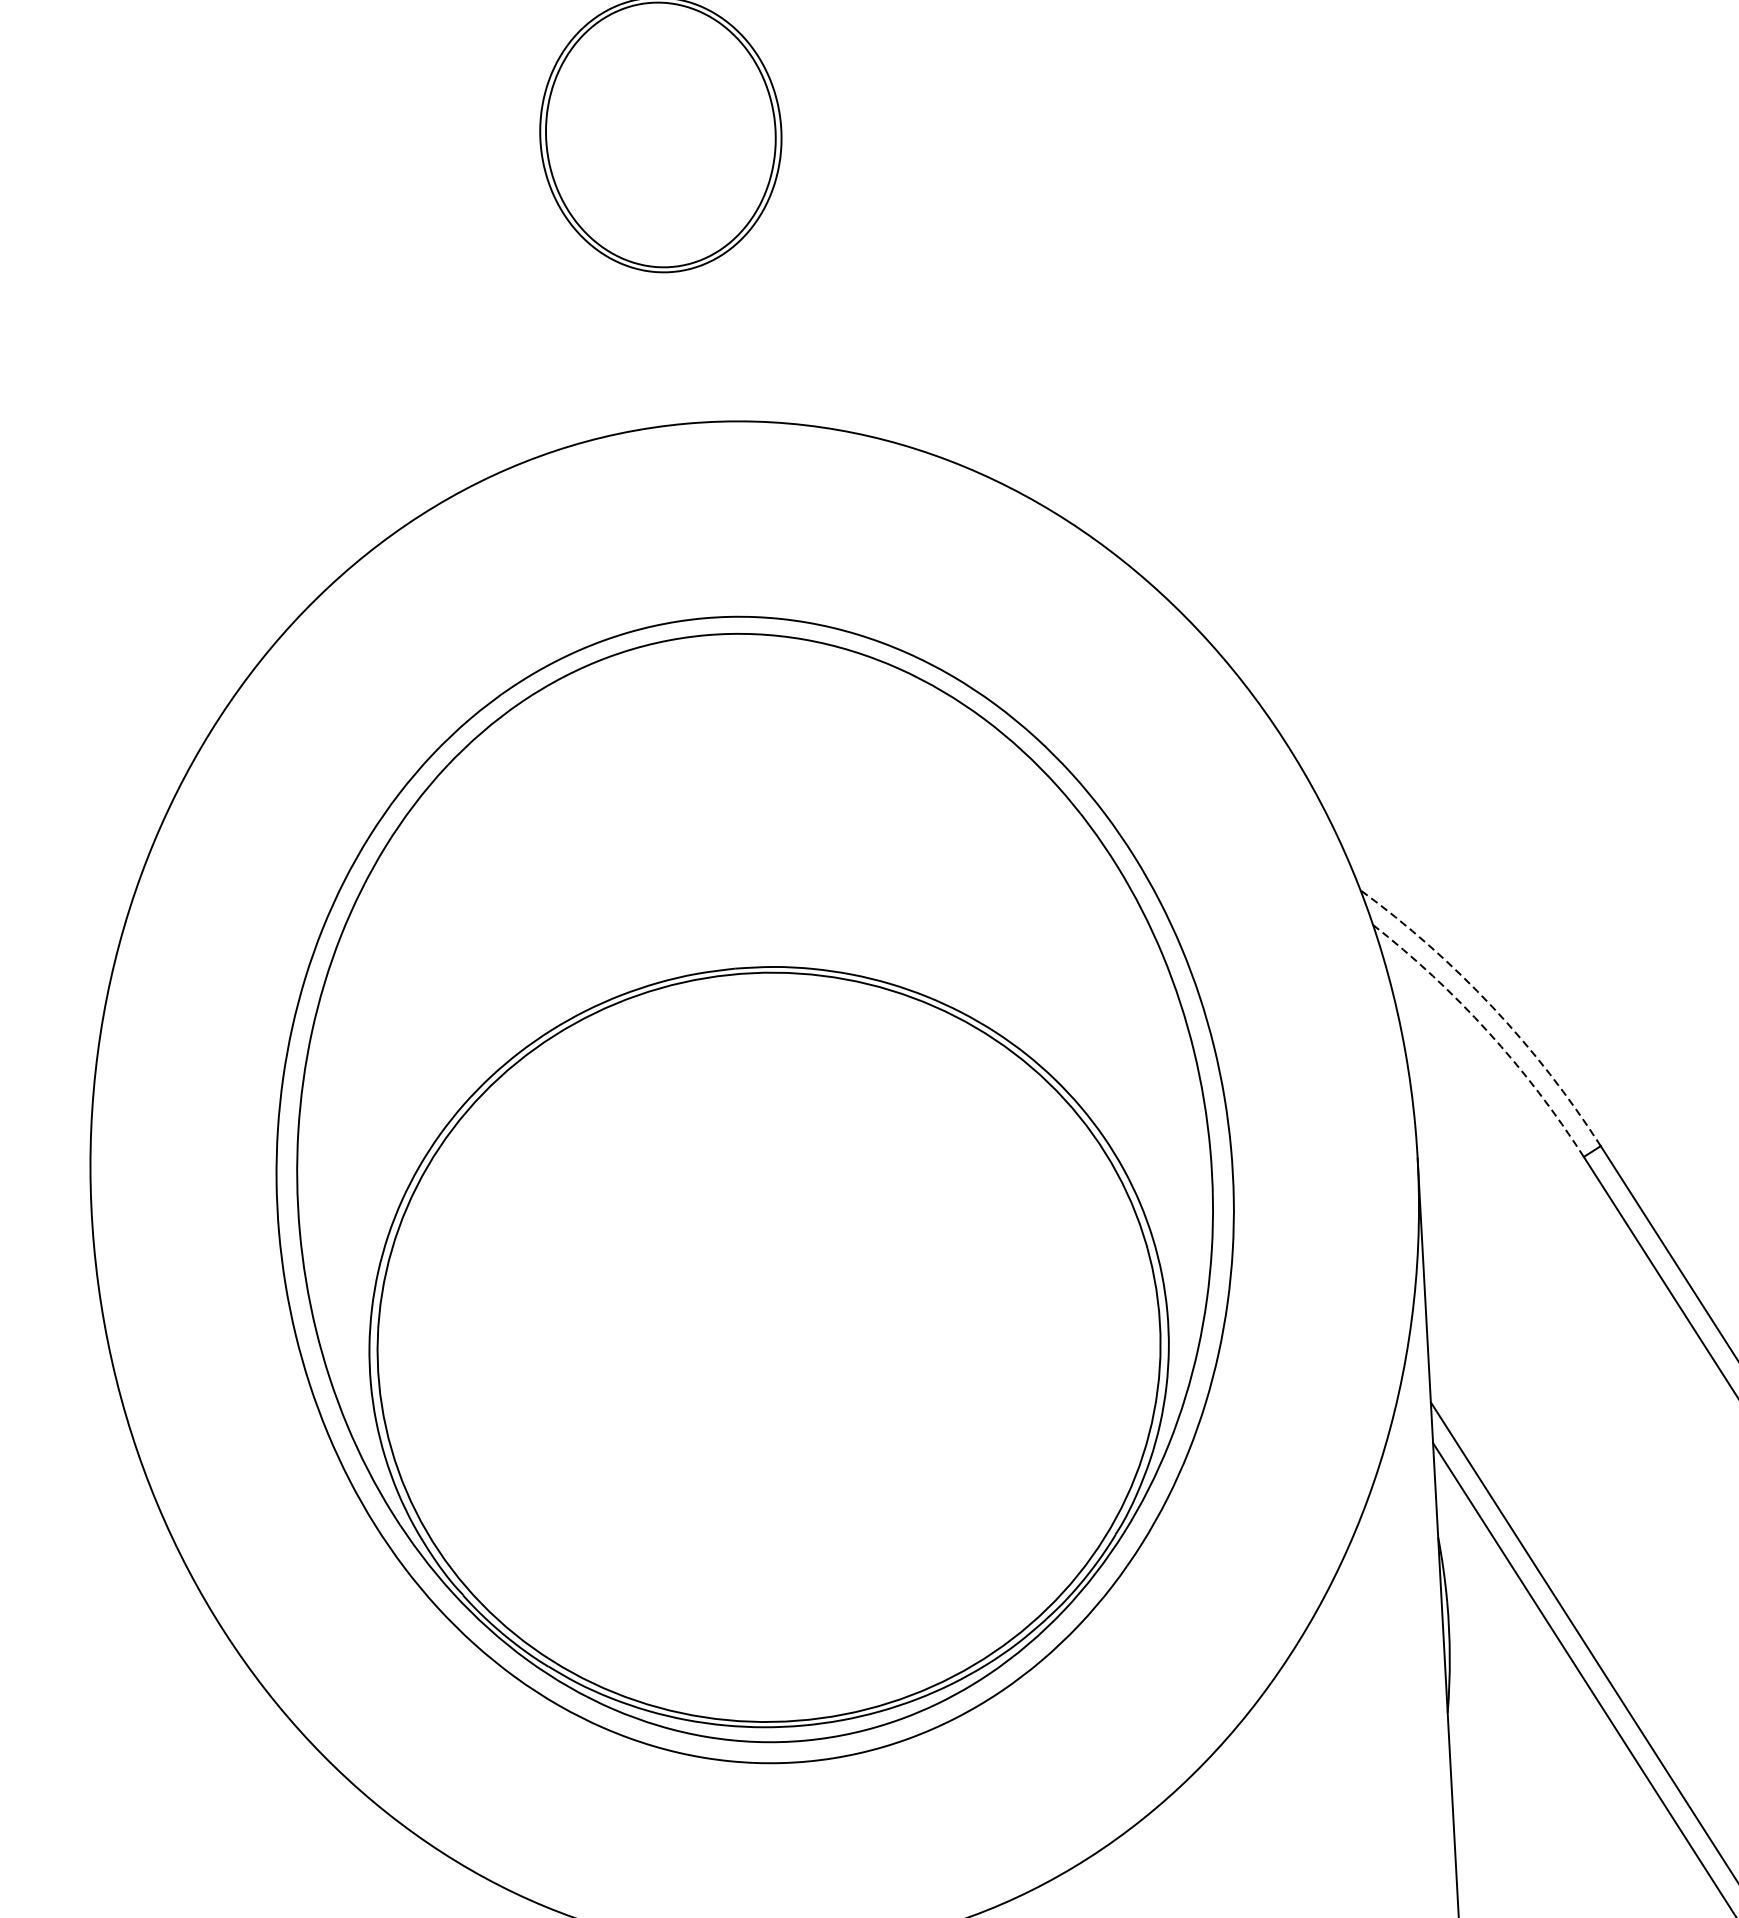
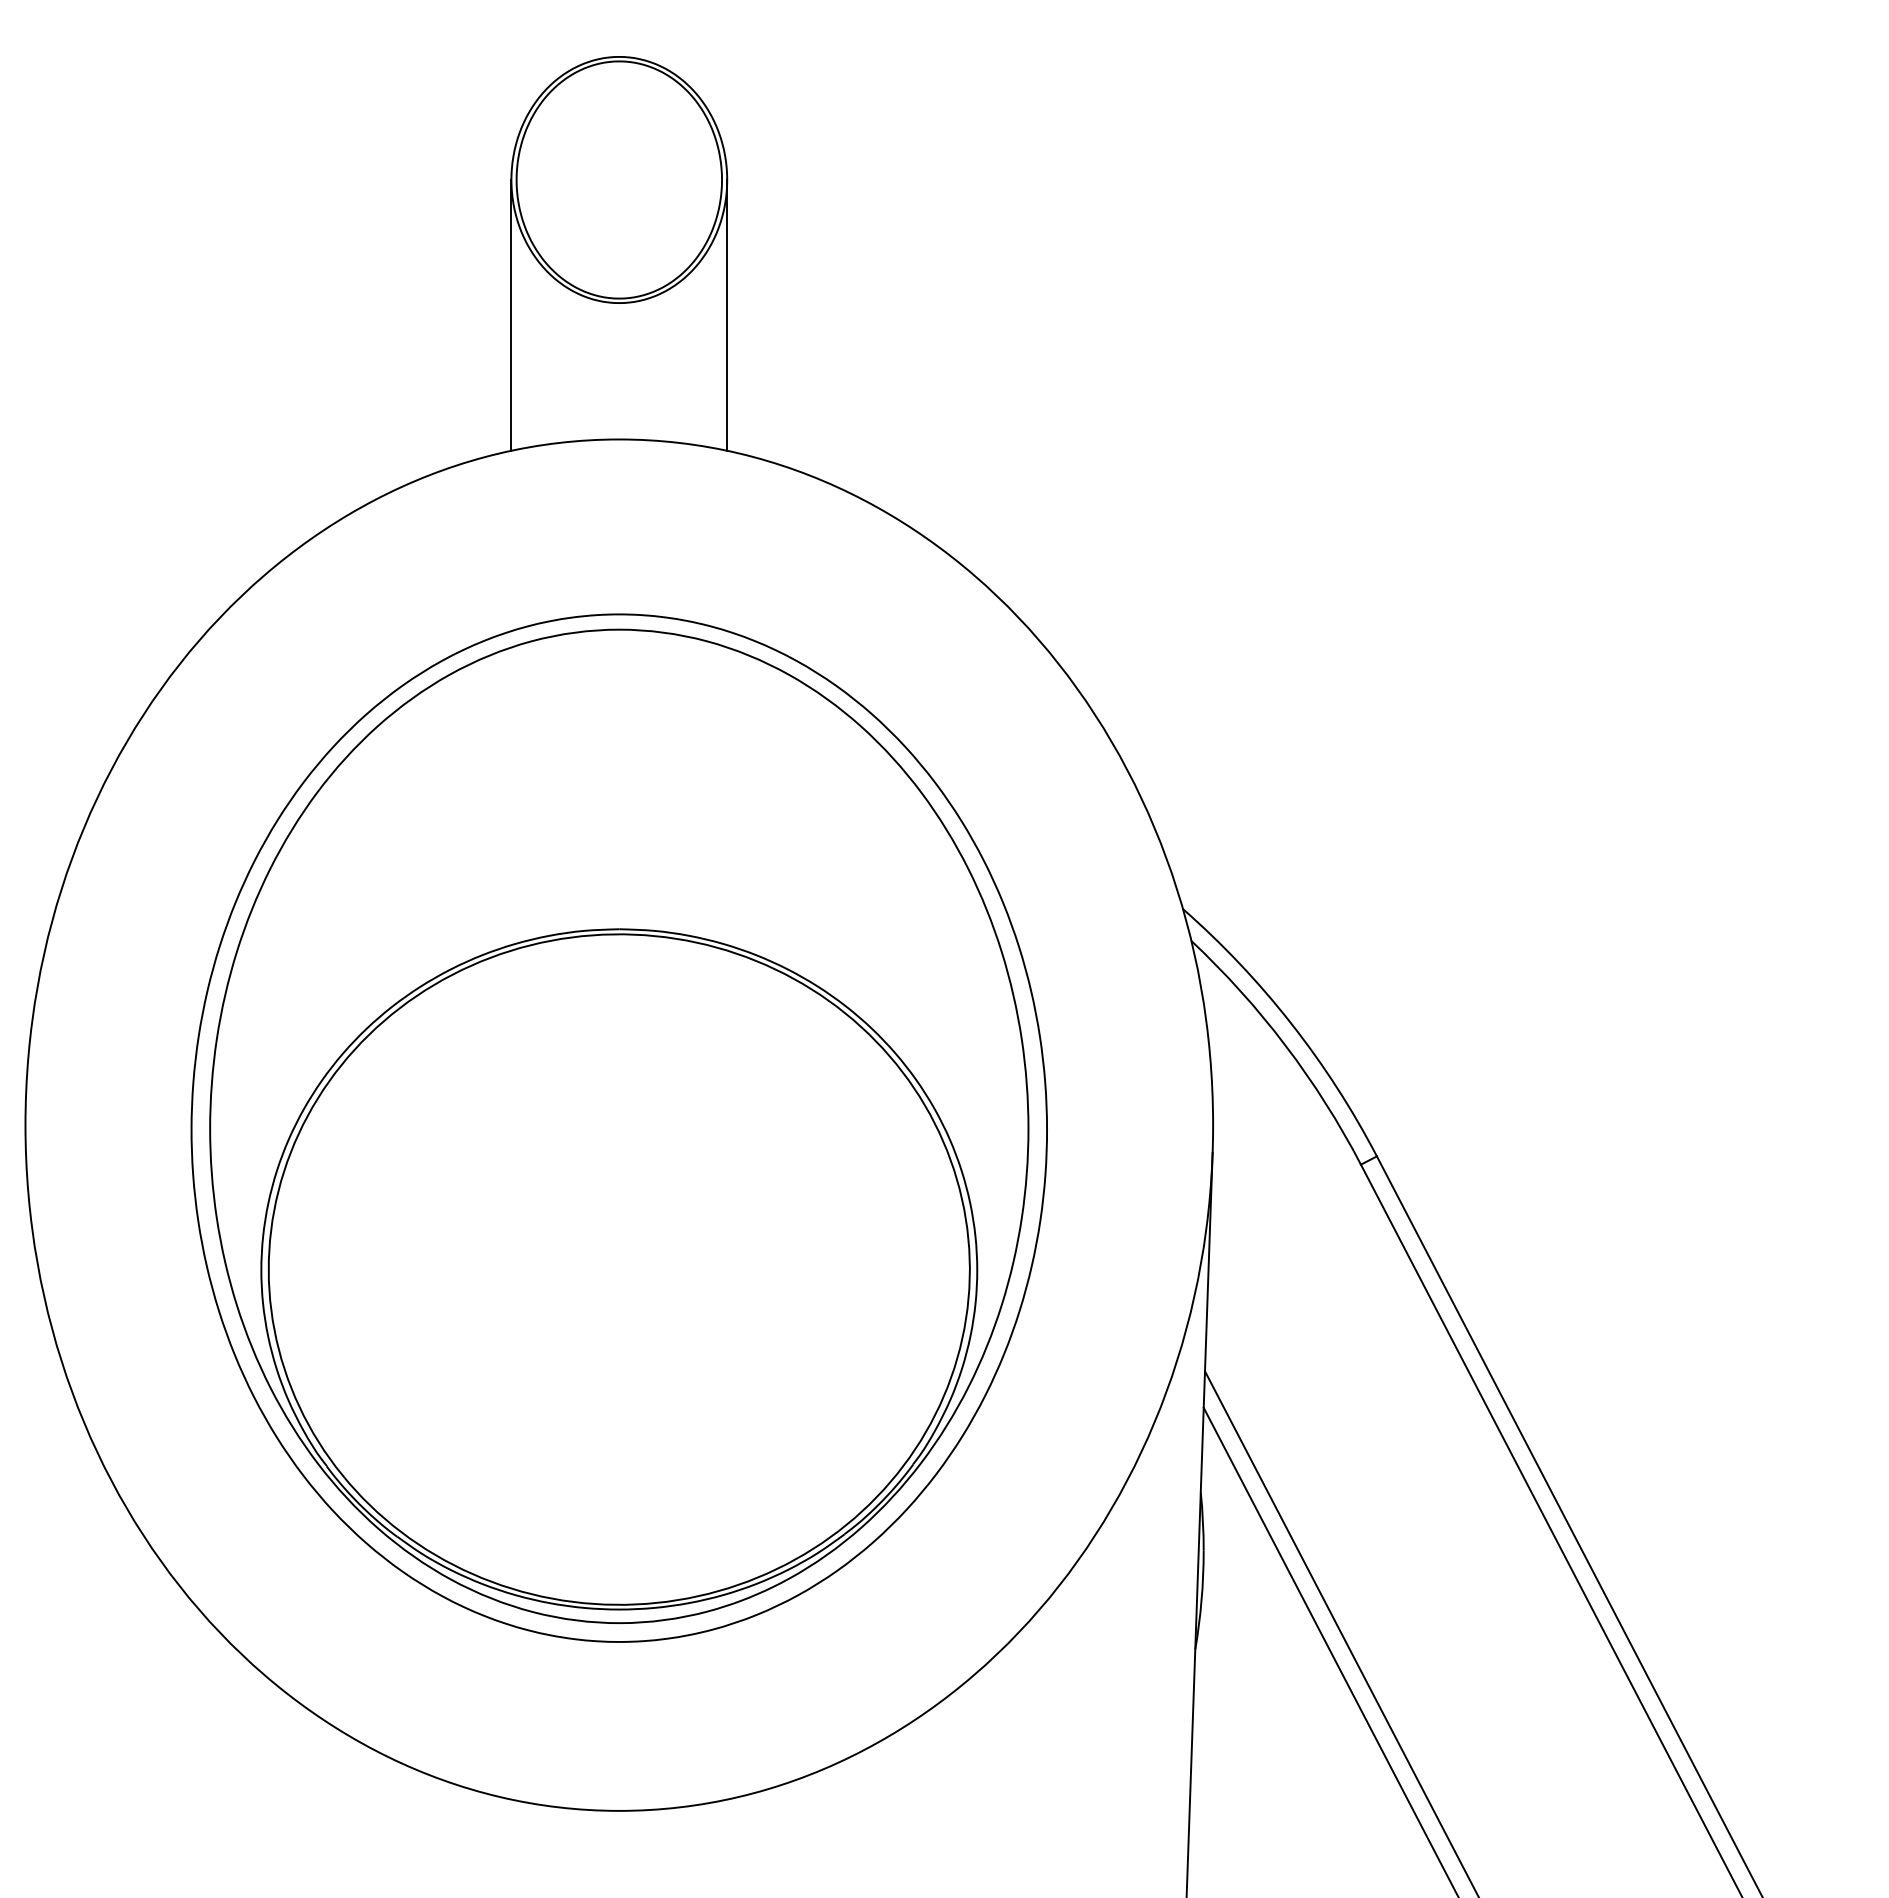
line: (794, 274) -> (727, 315), added
line: (554, 296) -> (511, 315), added
arc: (1492, 1006) -> (1291, 1023), dashed -> solid
arc: (1488, 1031) -> (1285, 1045), dashed -> solid

